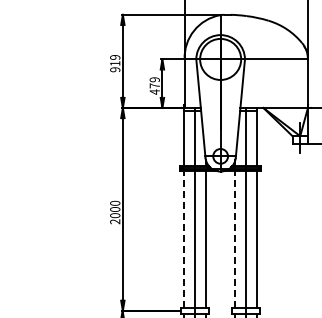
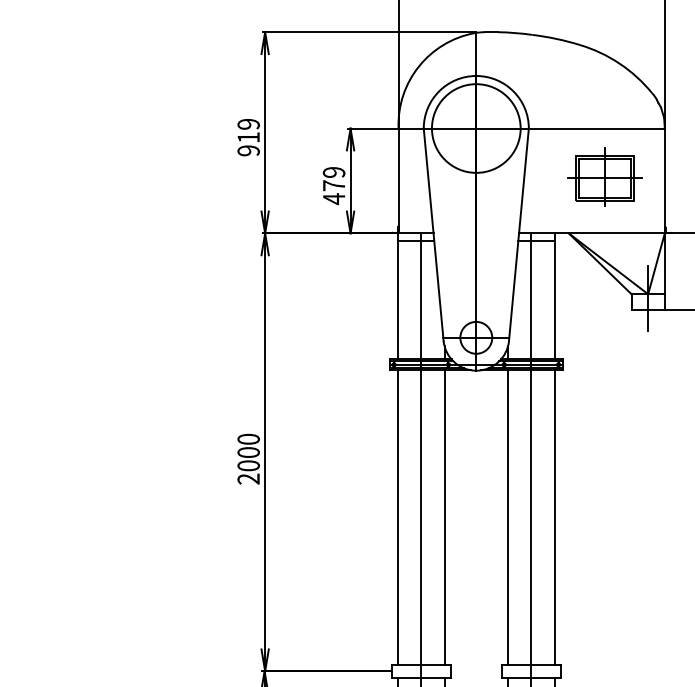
part: (279, 81) -> (603, 176), added
line: (184, 239) -> (398, 517), dashed -> solid
line: (235, 239) -> (508, 517), dashed -> solid

